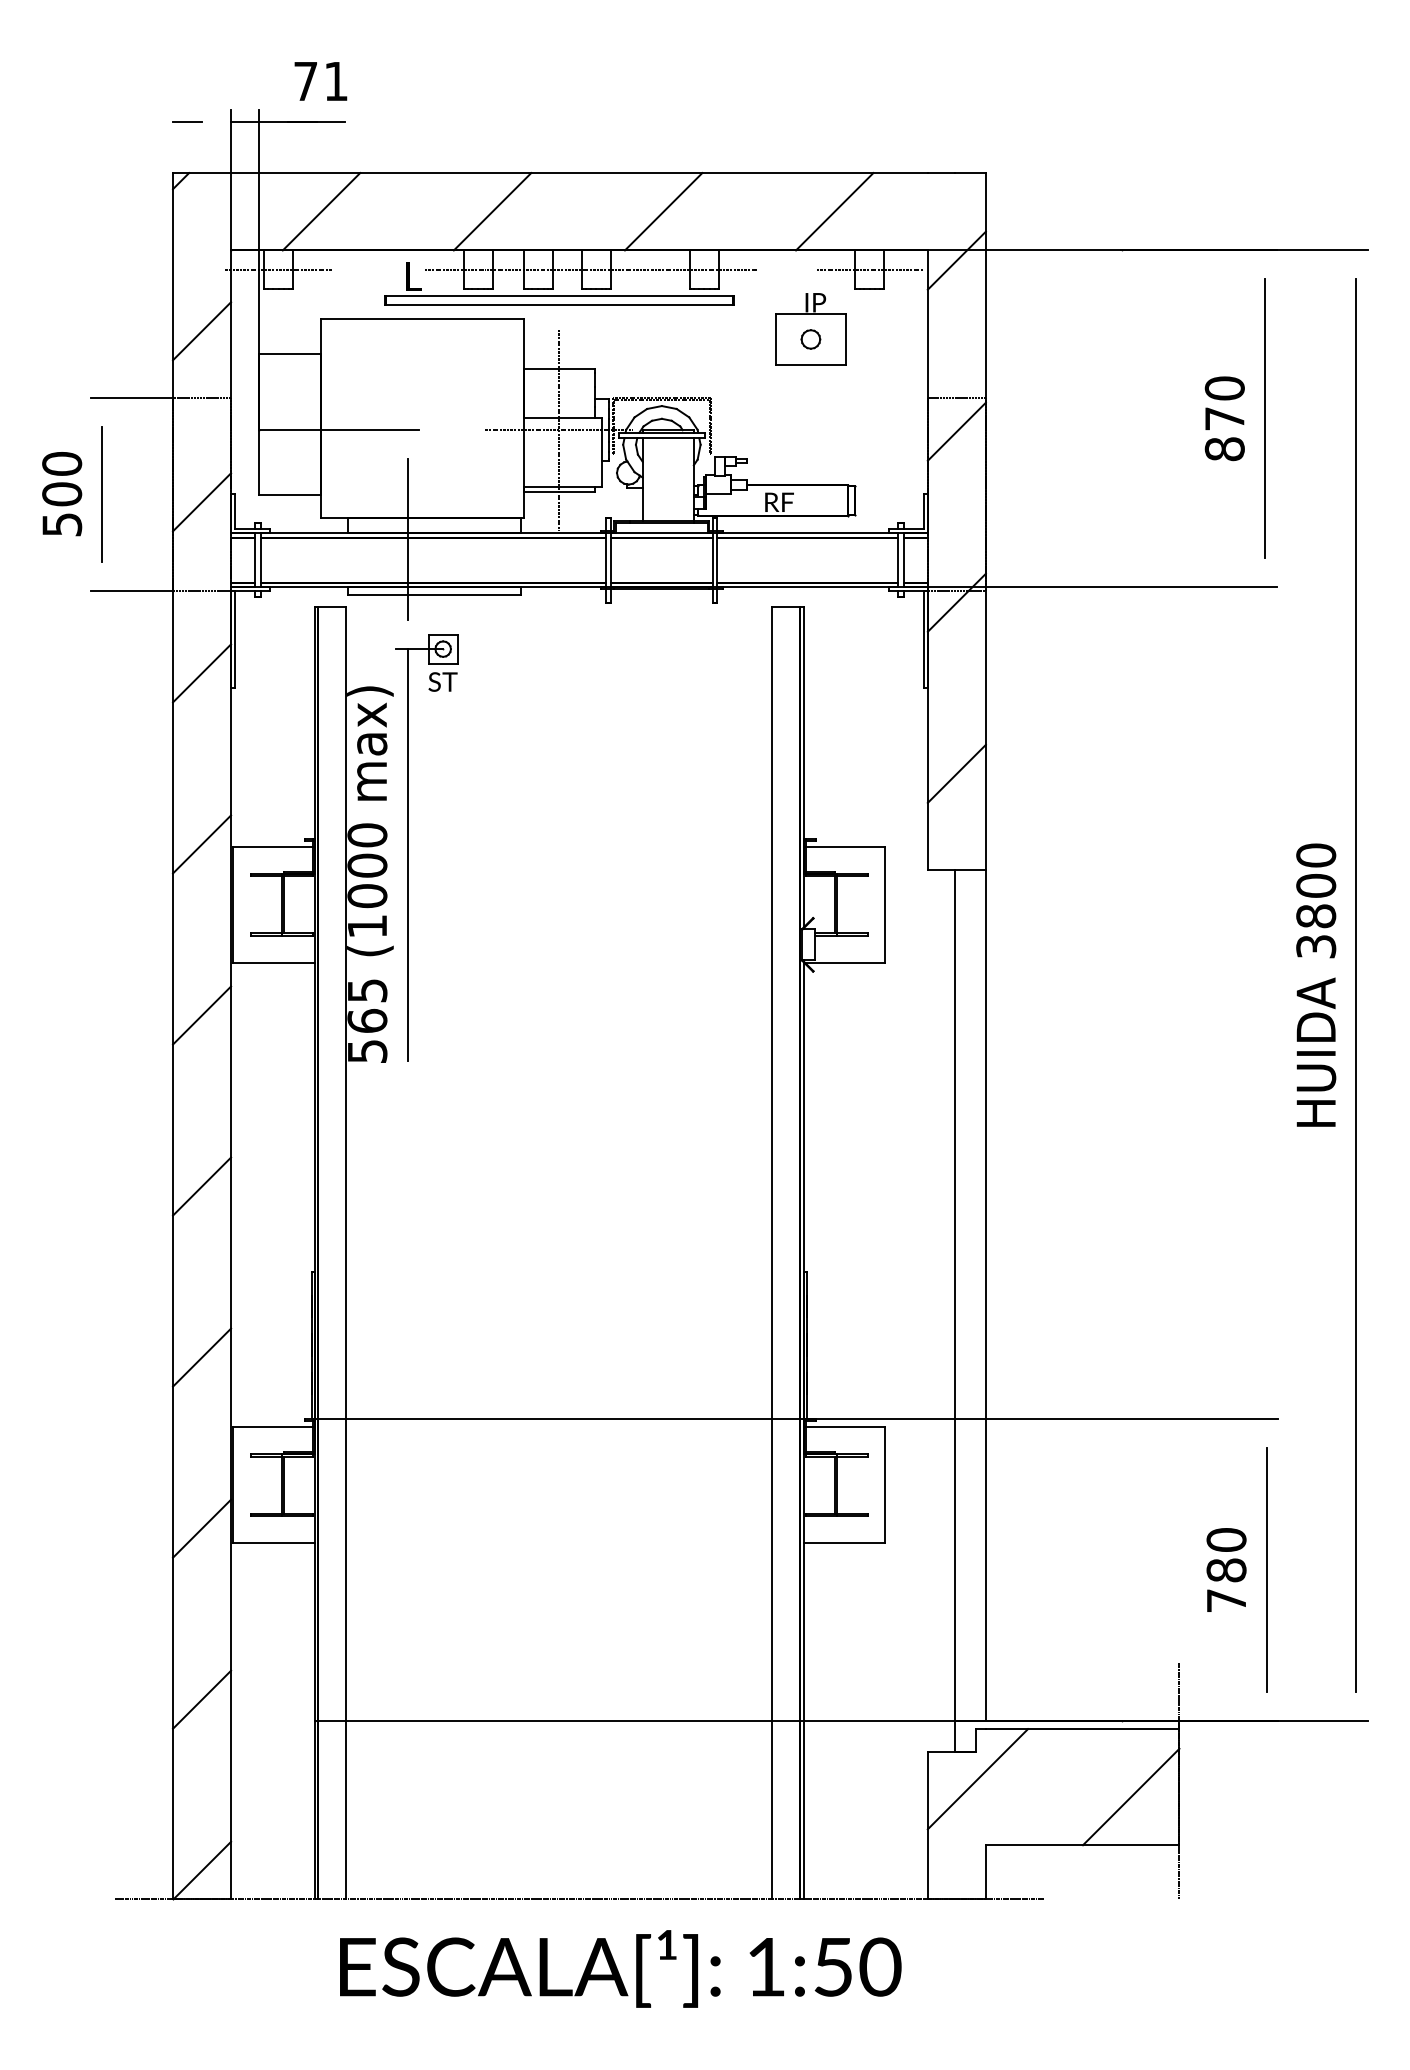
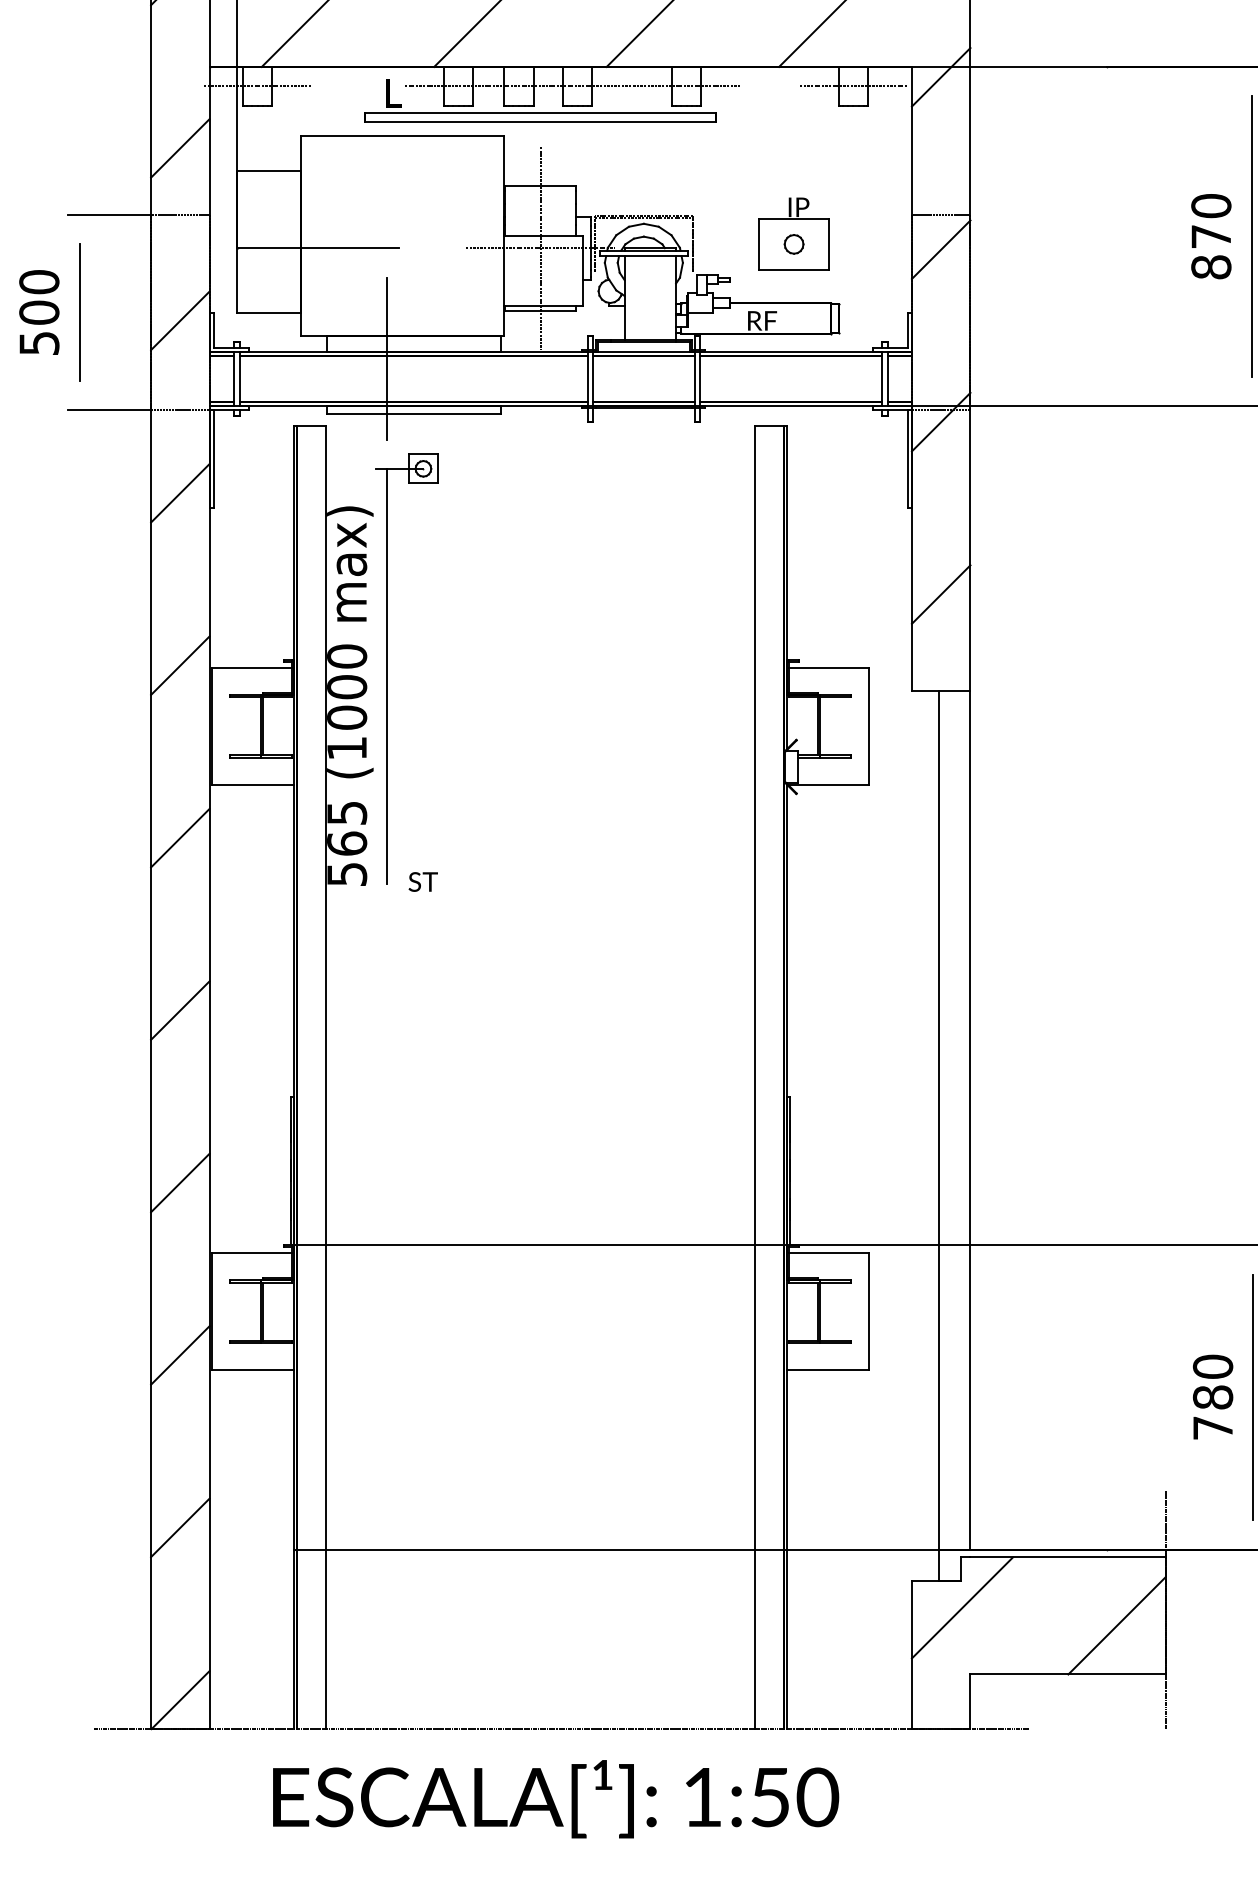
part: (810, 329) -> (793, 234), moved
text: (442, 681) -> (422, 881), moved
text: (620, 1968) -> (555, 1798), moved

